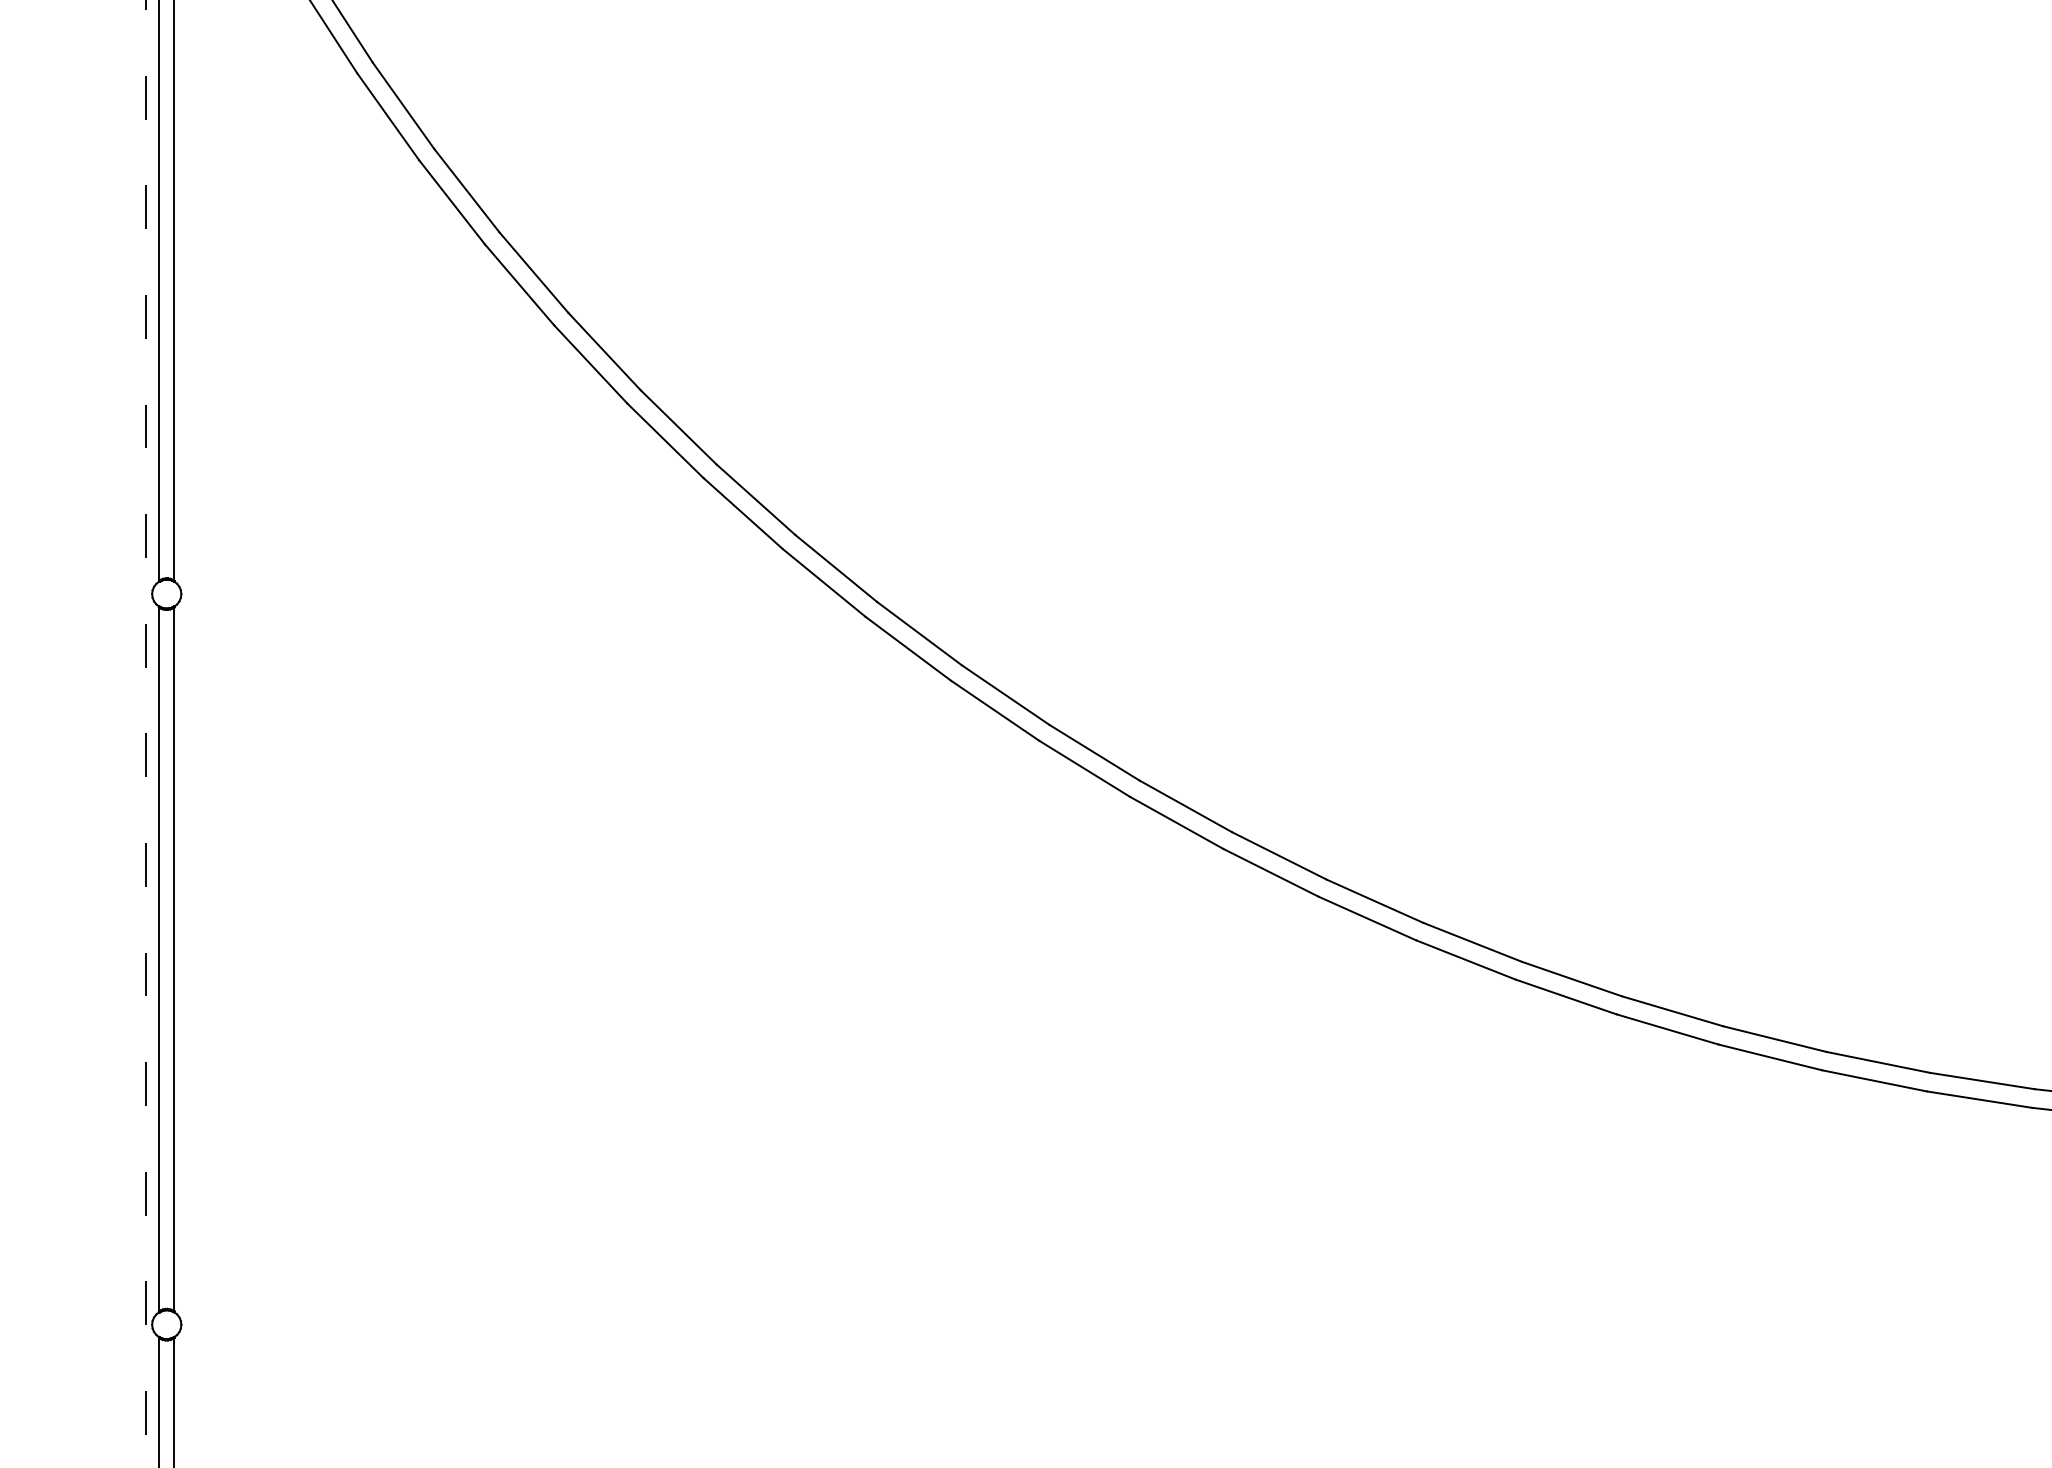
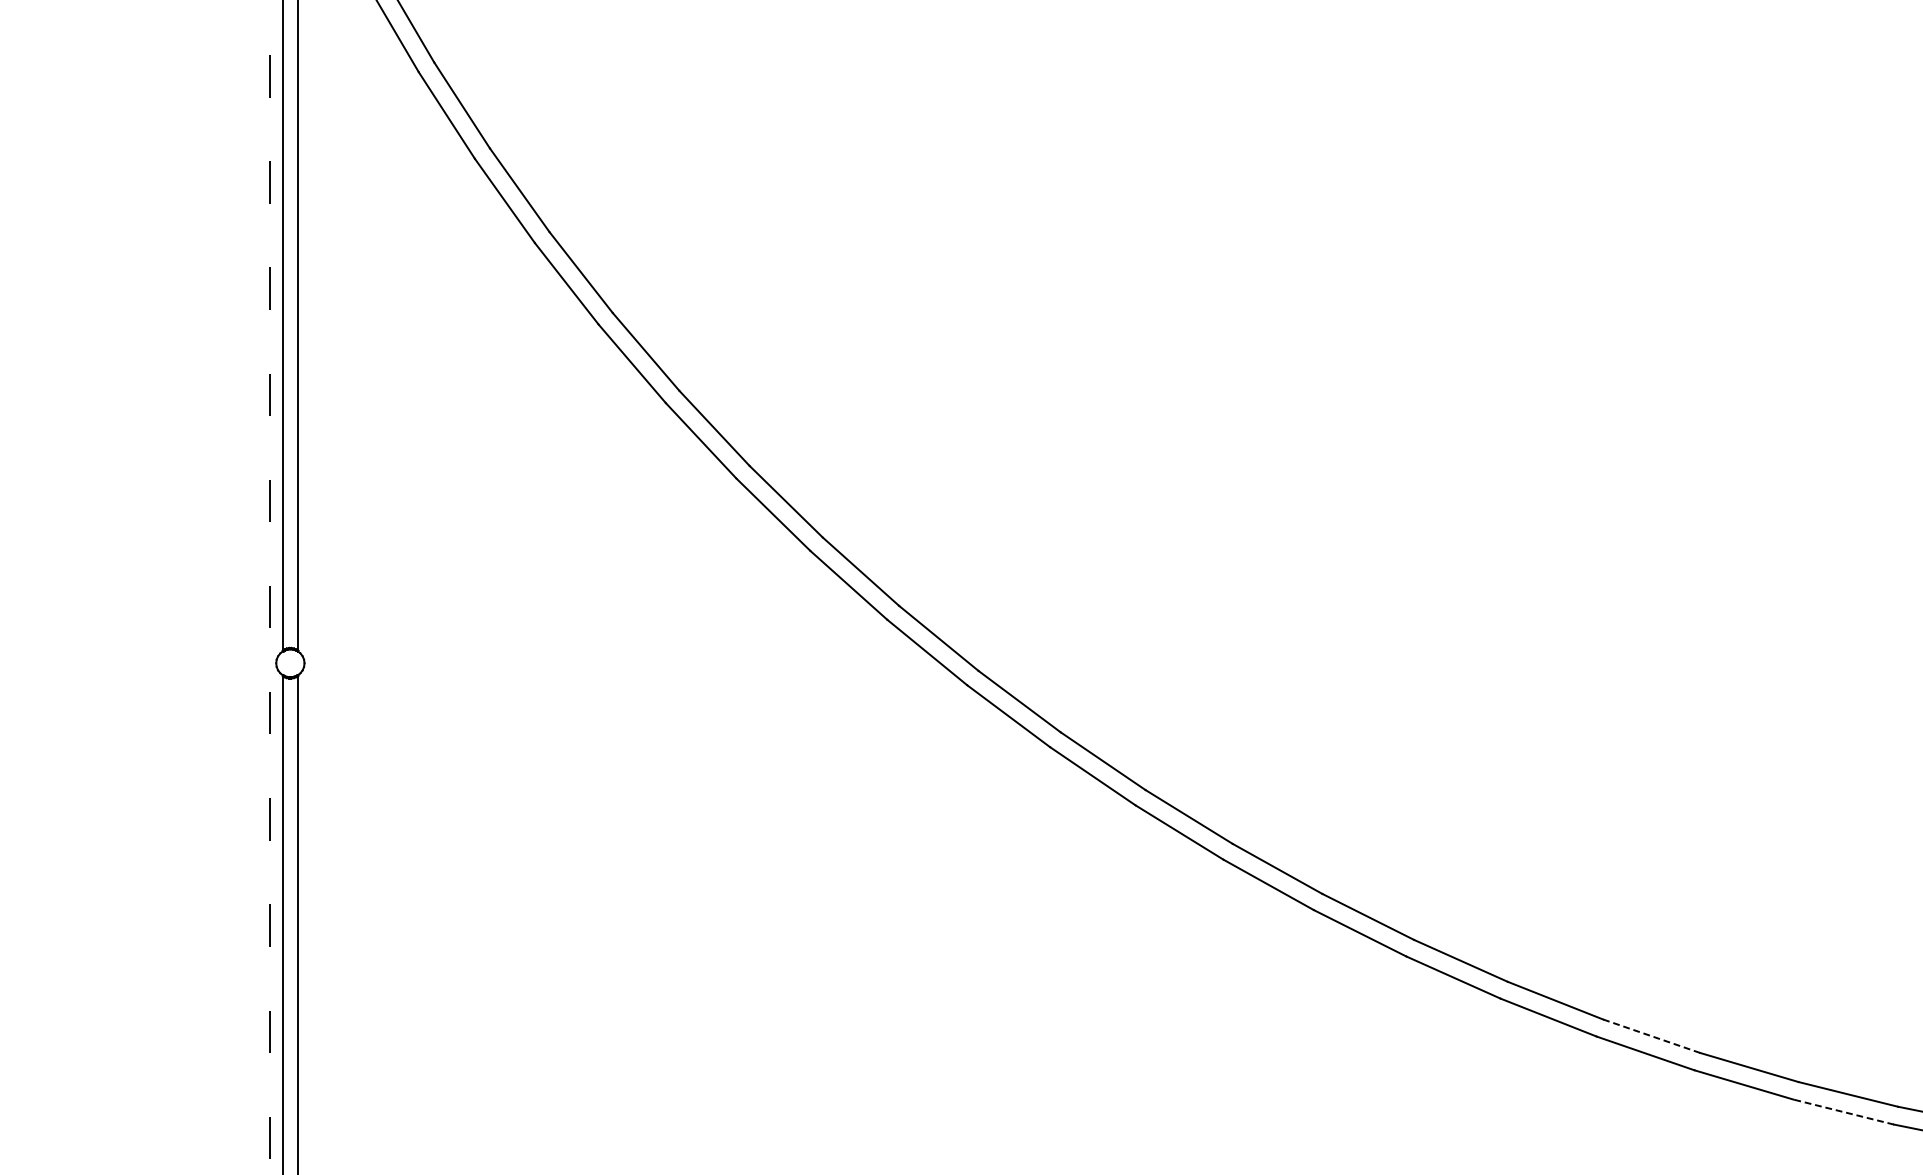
line: (1572, 979) -> (1652, 1036), solid -> dashed
line: (1769, 1057) -> (1842, 1112), solid -> dashed

